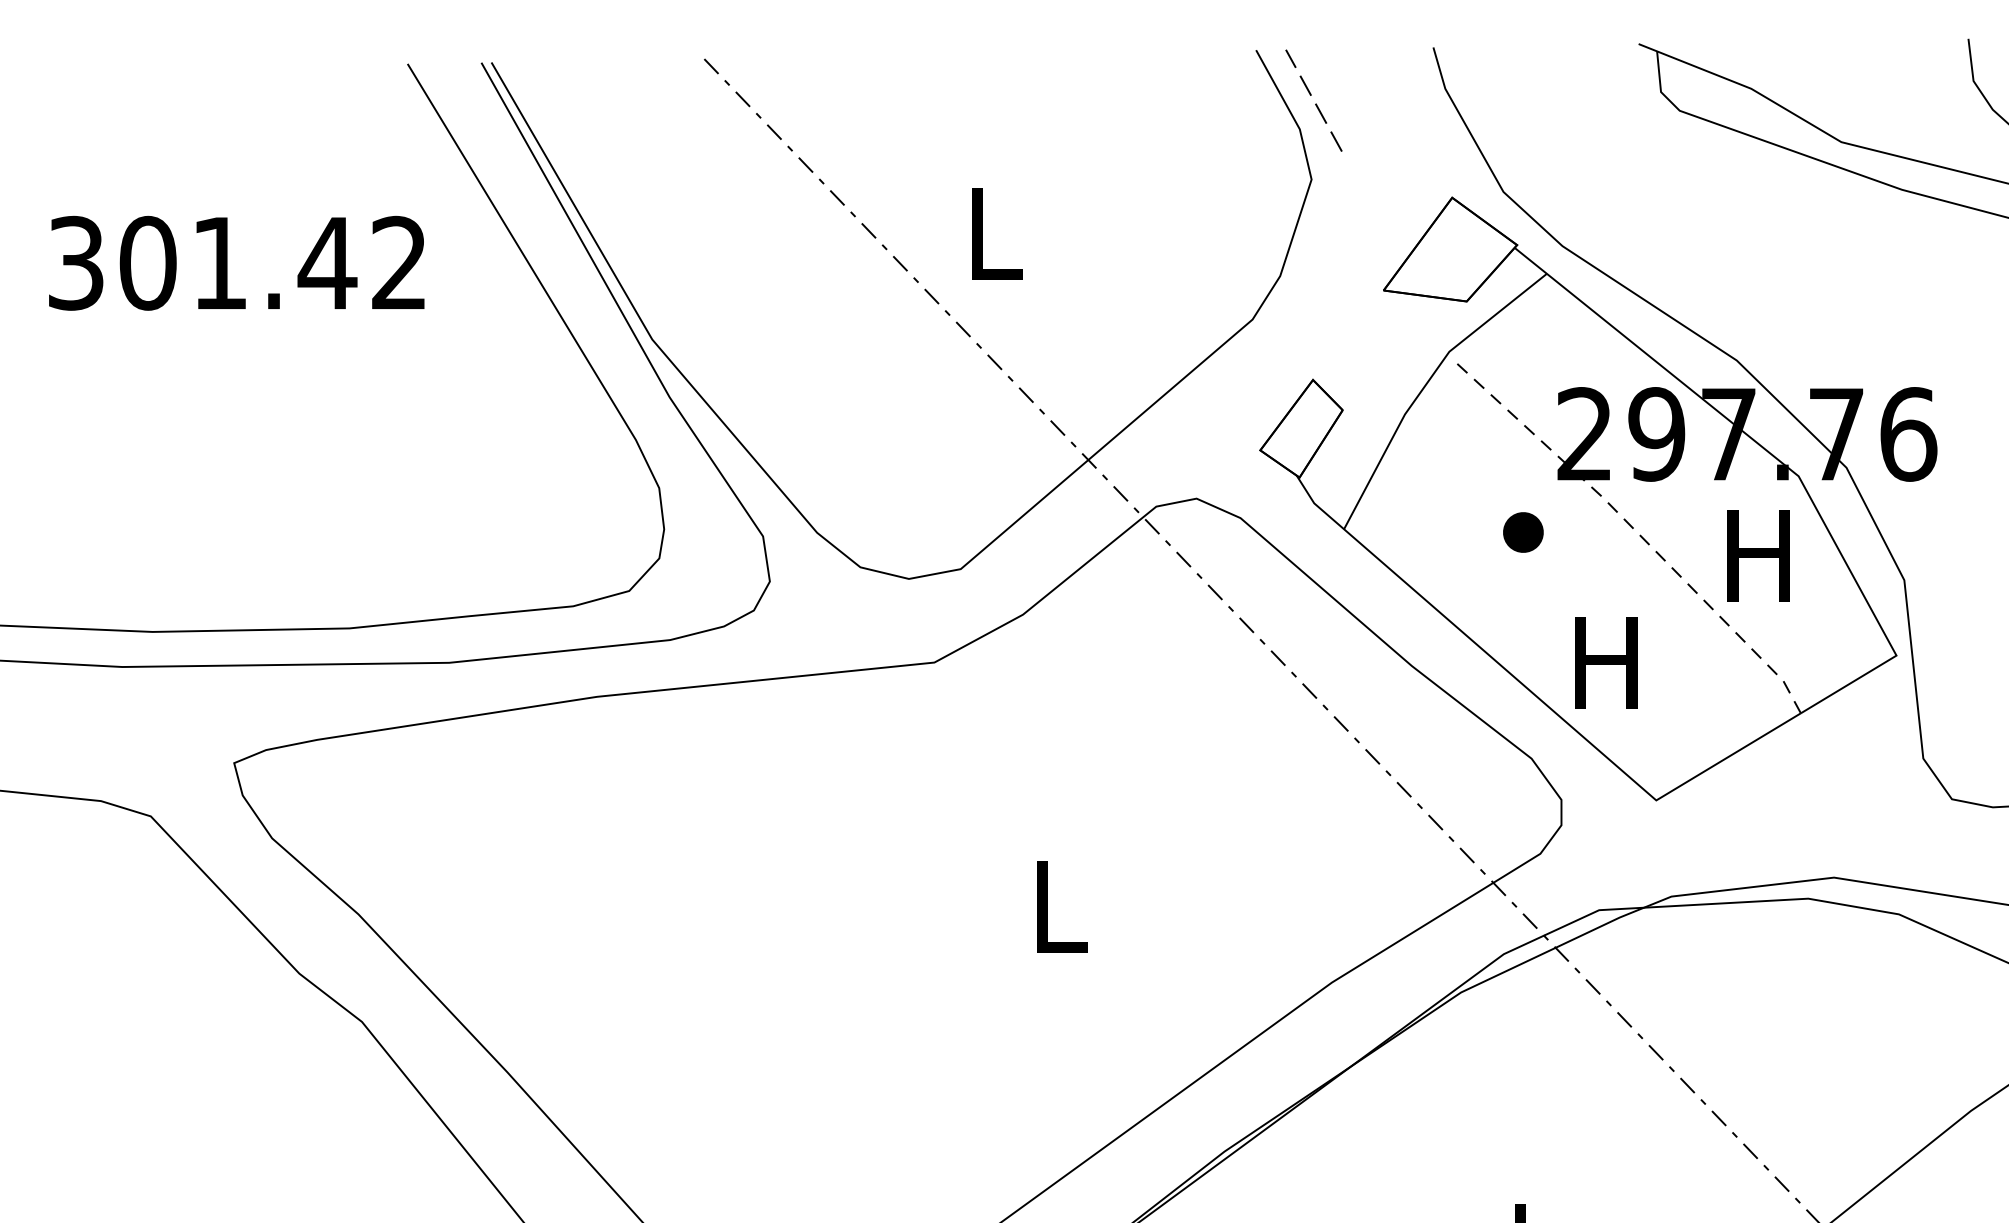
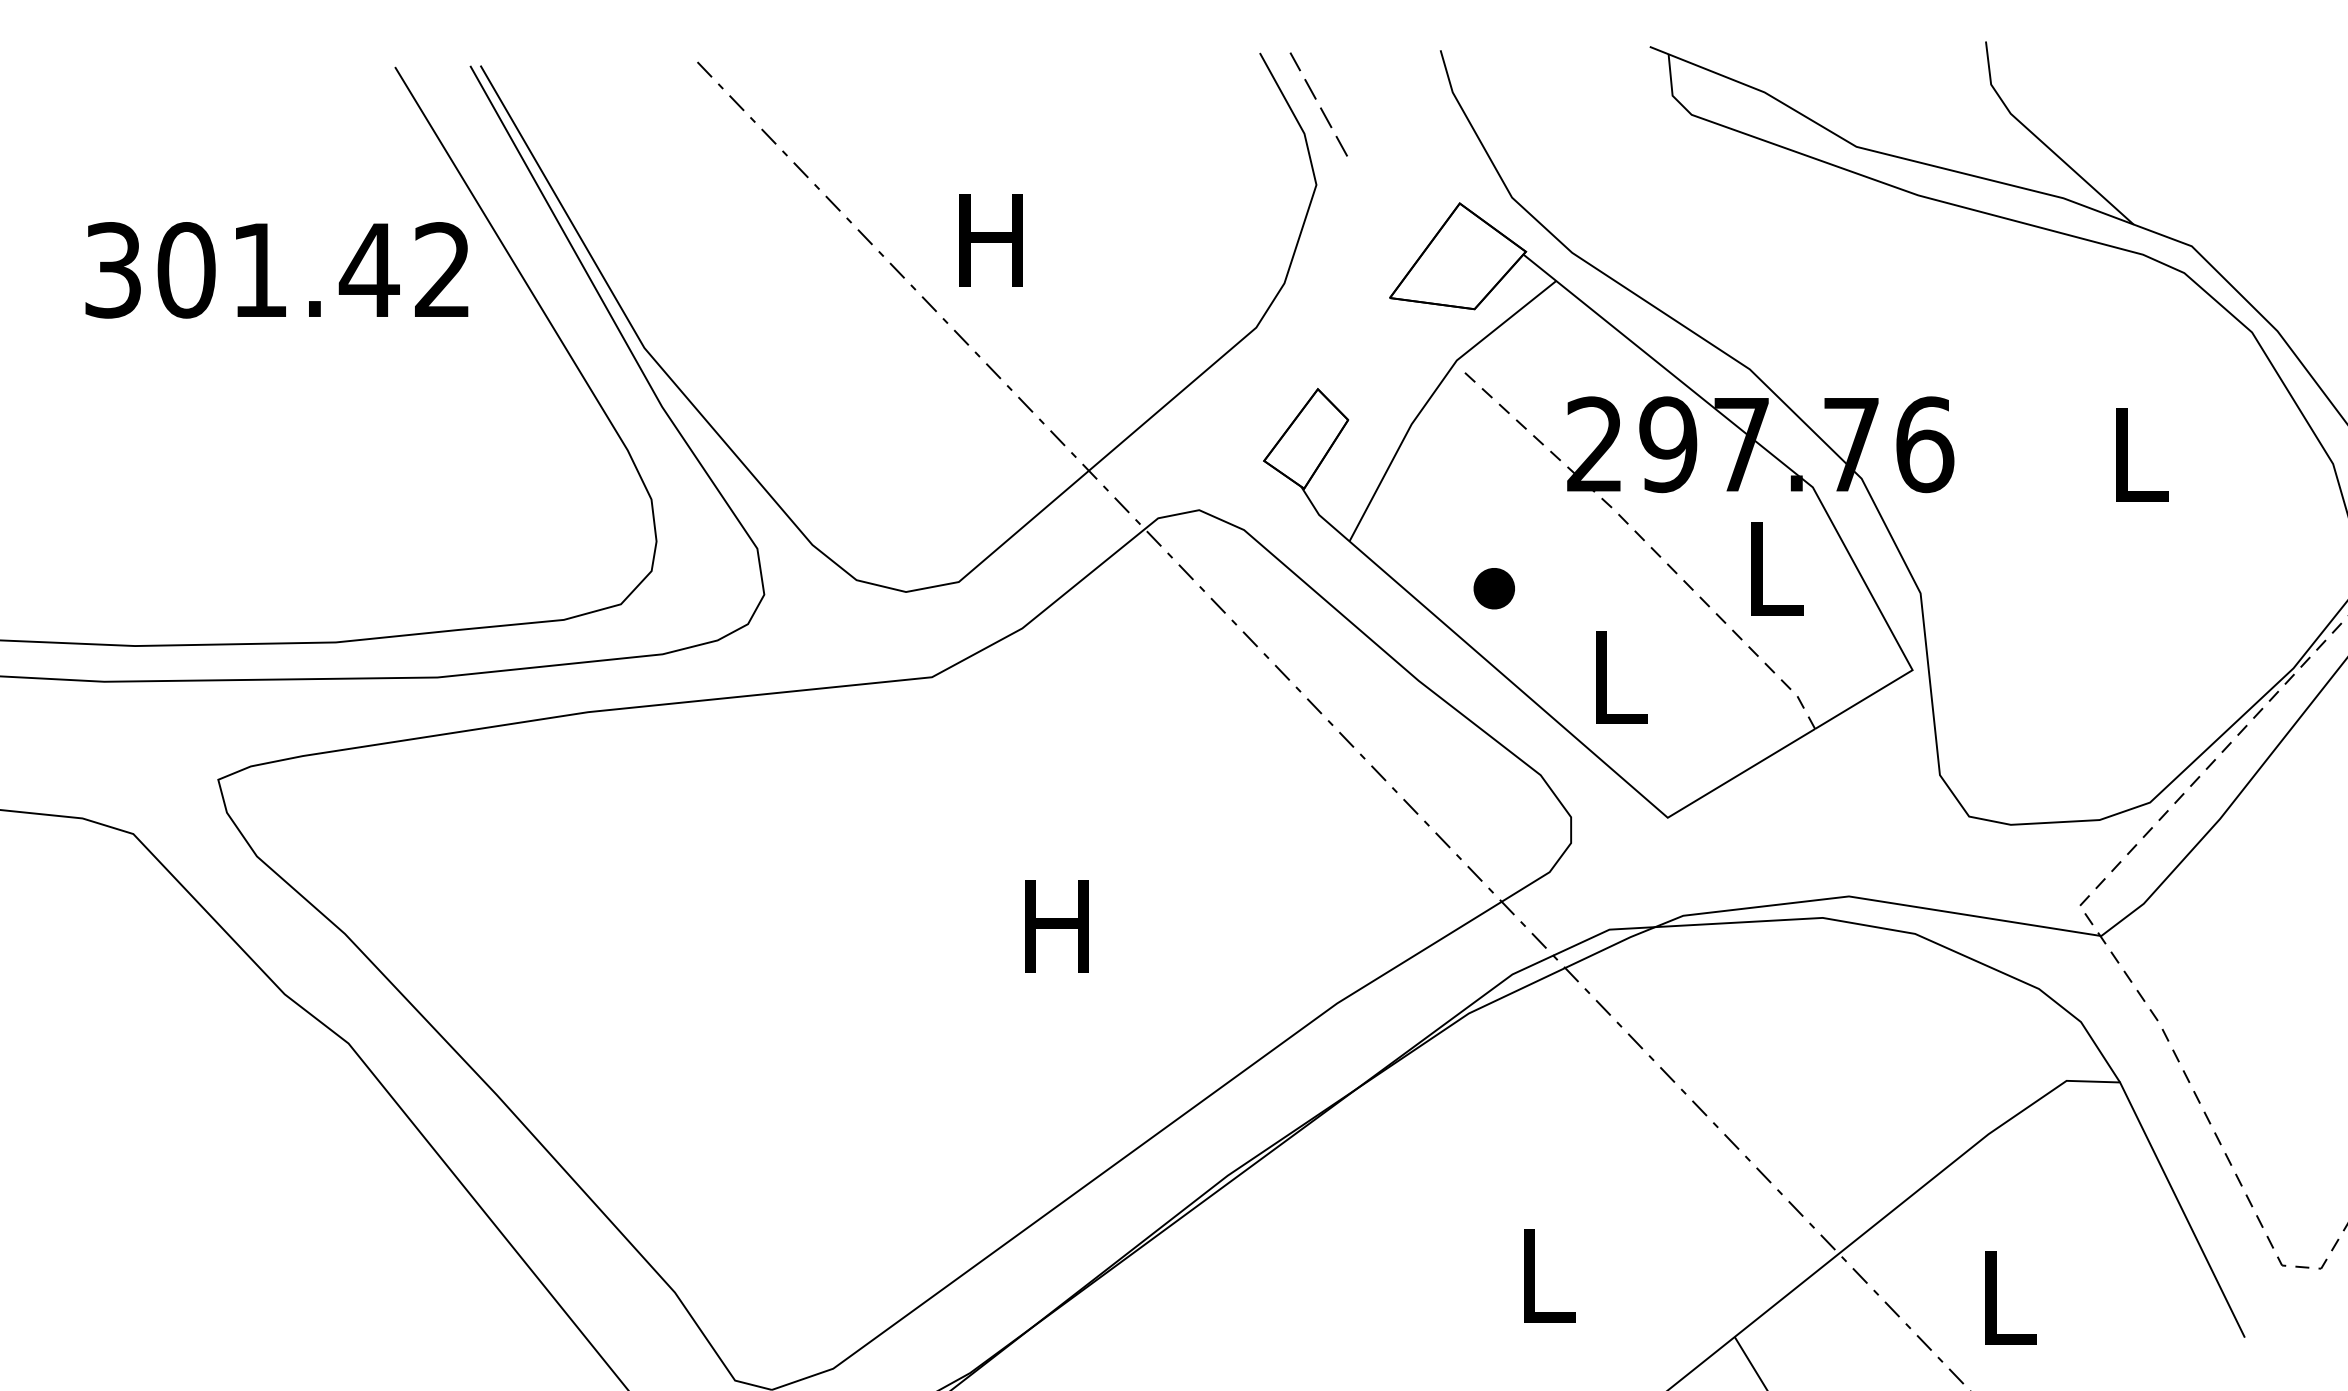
text: (991, 234) -> (990, 240), L -> H
text: (236, 263) -> (276, 270), moved
part: (1522, 532) -> (1493, 588), moved
text: (1758, 555) -> (1771, 568), H -> L
text: (1605, 662) -> (1616, 677), H -> L
text: (1056, 907) -> (1056, 926), L -> H

